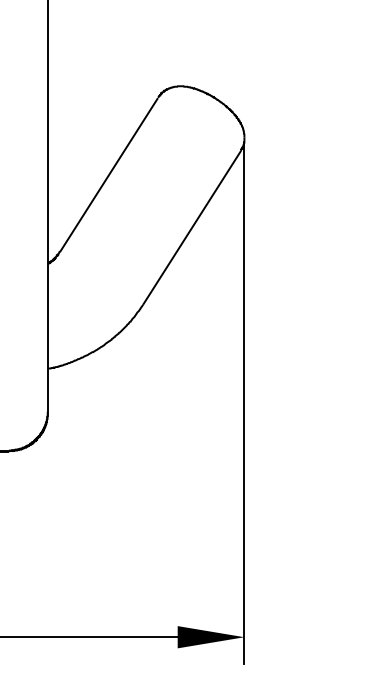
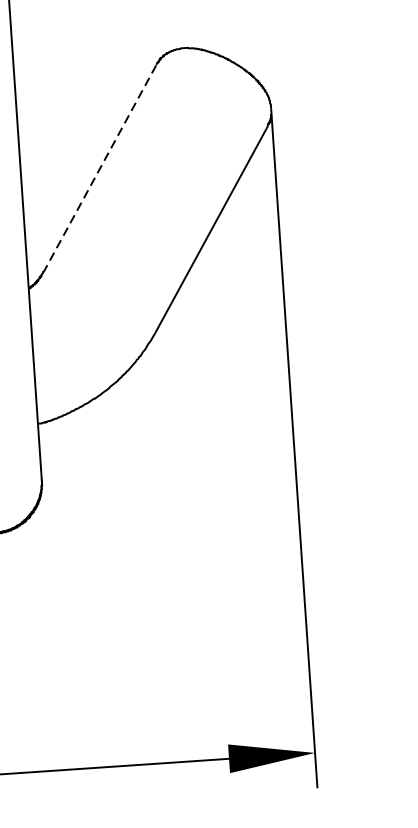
line: (108, 175) -> (99, 169), solid -> dashed

